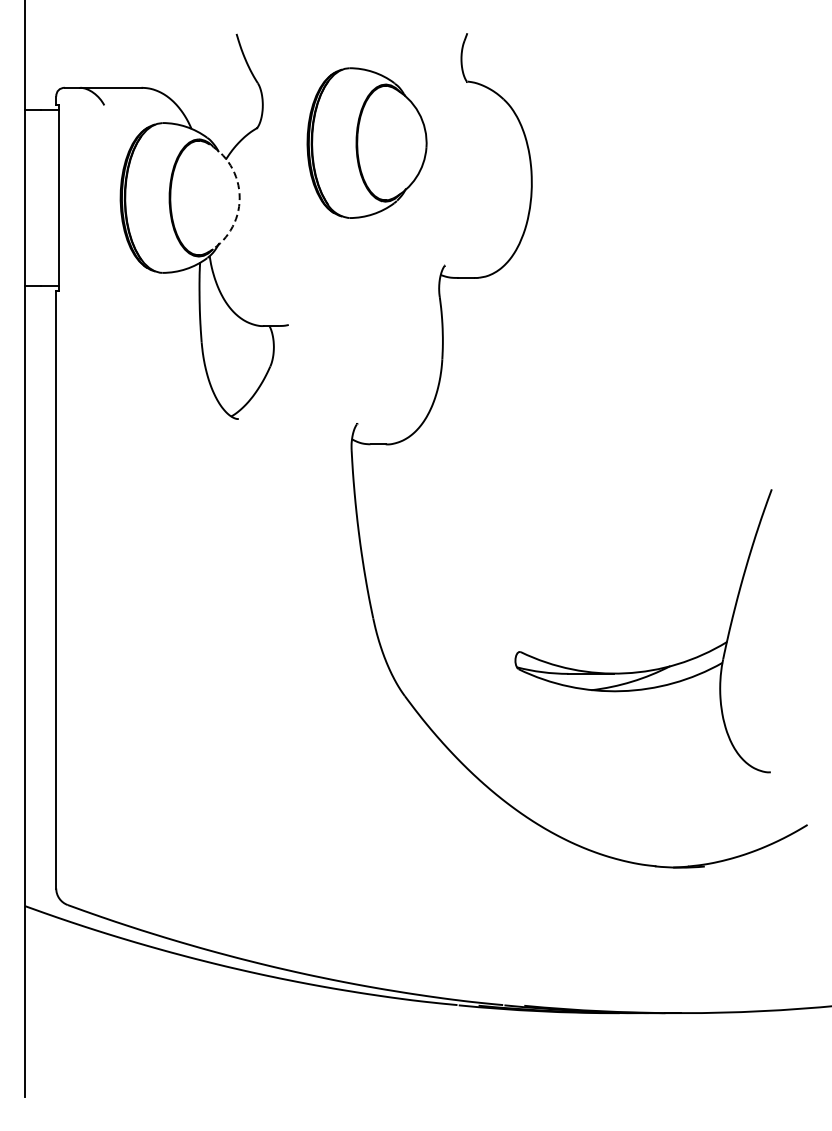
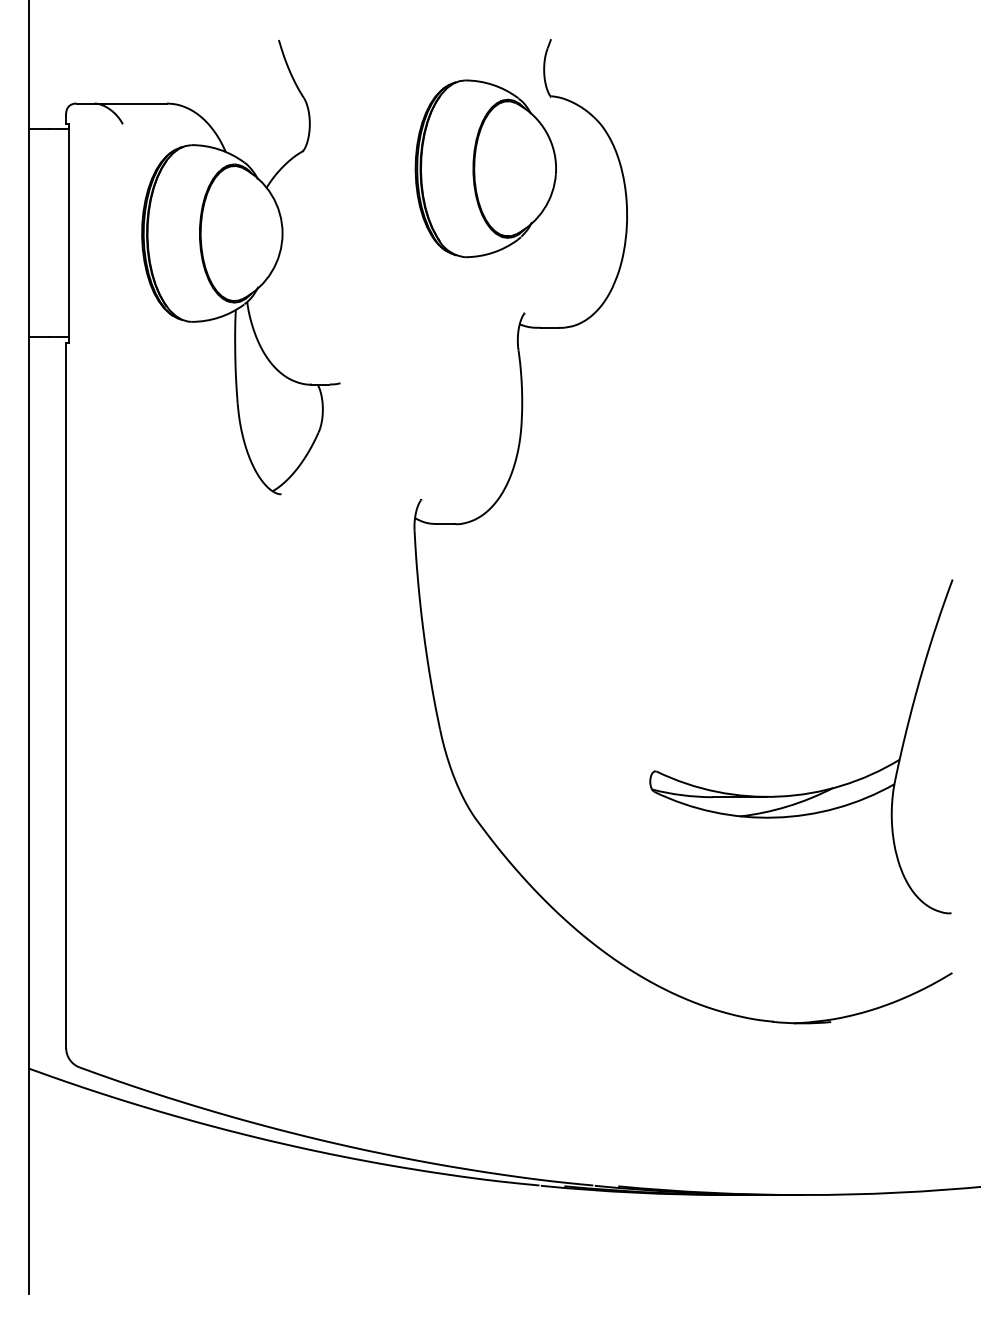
part: (366, 142) -> (485, 168), moved
arc: (239, 197) -> (282, 232), dashed -> solid
part: (649, 669) -> (808, 792), moved

